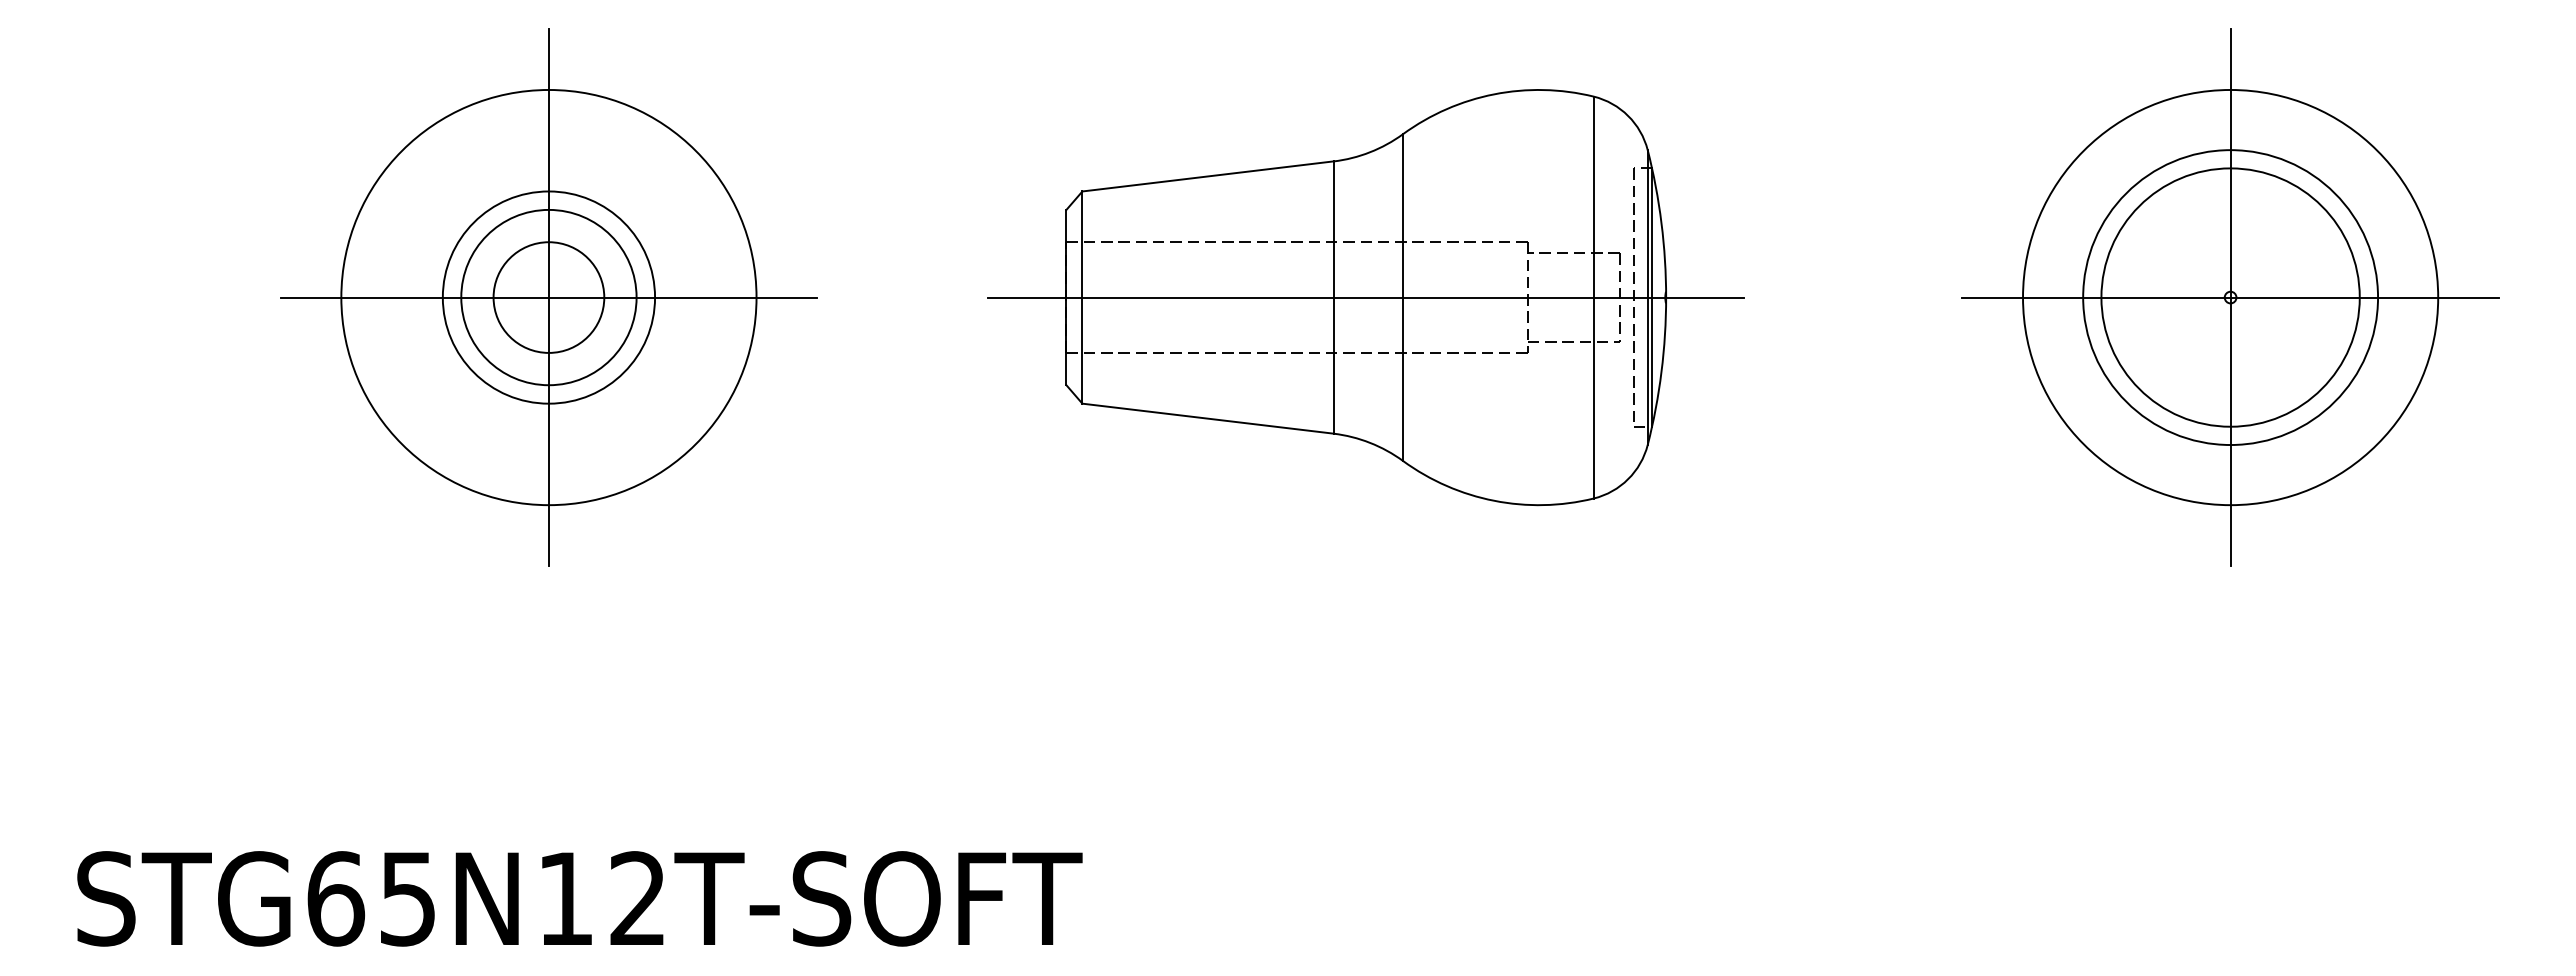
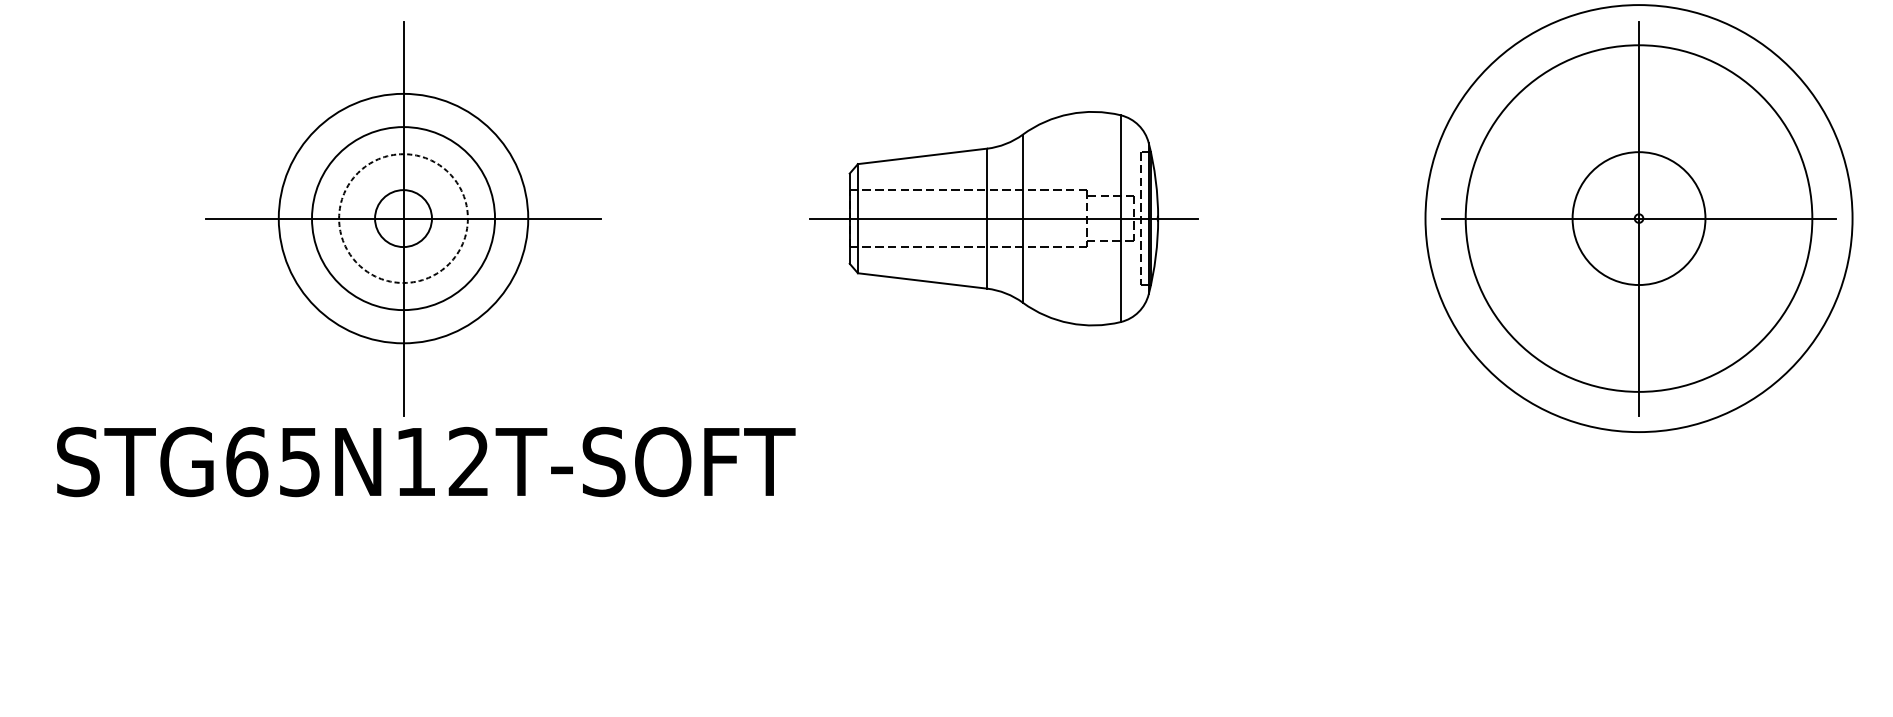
circle: (548, 297) -> (403, 218), size x0.6
circle: (548, 297) -> (403, 218), size x0.7
circle: (548, 297) -> (403, 218), size x1.6
circle: (548, 297) -> (403, 218), solid -> dashed
part: (1365, 297) -> (1003, 218), size x0.7
circle: (2230, 297) -> (1638, 218), size x0.7
circle: (2230, 297) -> (1638, 218), size x1.4
circle: (2230, 297) -> (1638, 218), size x1.6
text: (579, 898) -> (425, 461), moved

